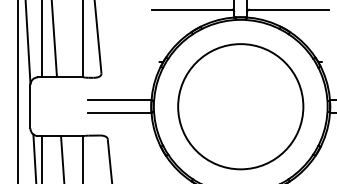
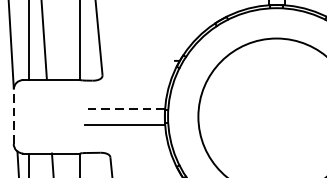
line: (119, 100) -> (125, 109), solid -> dashed
line: (30, 106) -> (13, 116), solid -> dashed

